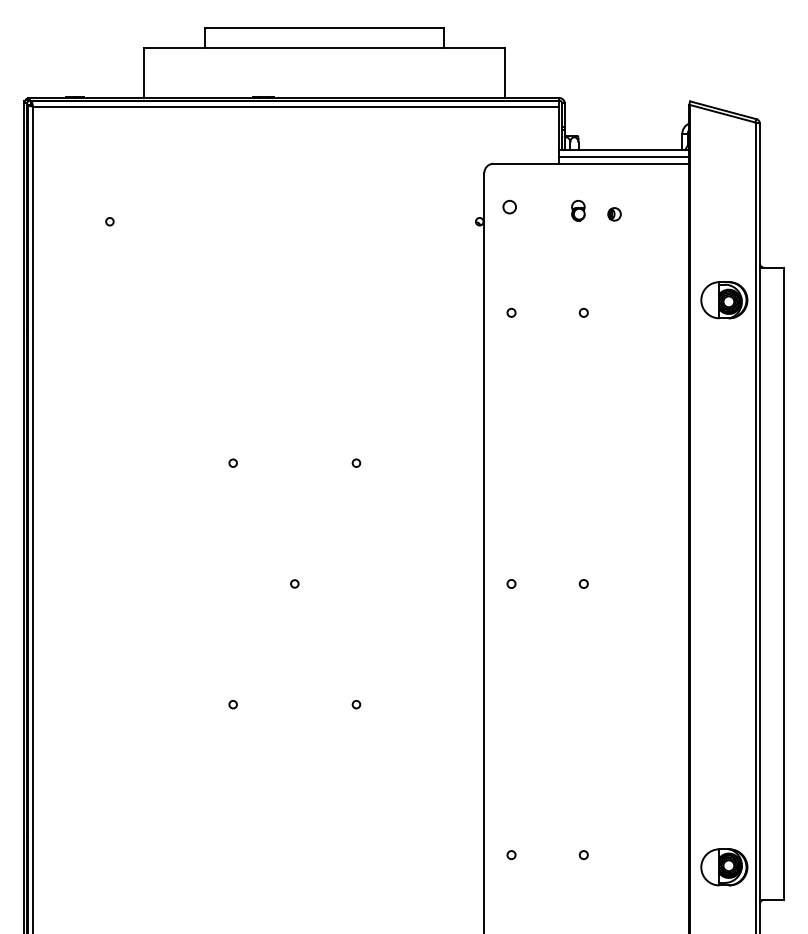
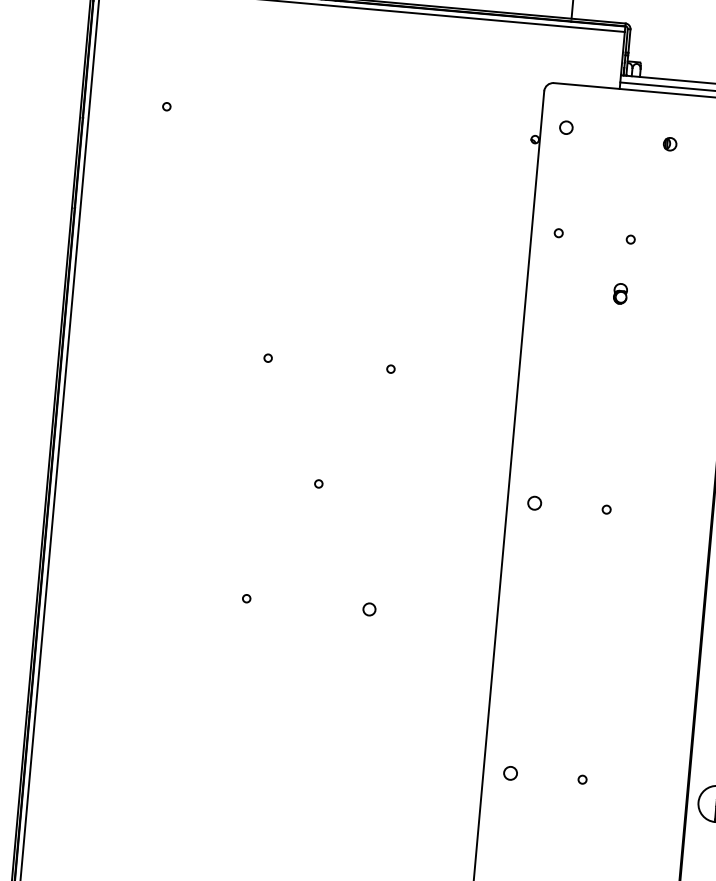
part: (578, 210) -> (620, 293), moved
circle: (511, 583) -> (534, 502), size x1.6
circle: (356, 704) -> (369, 609), size x1.6
circle: (511, 854) -> (510, 772), size x1.6

